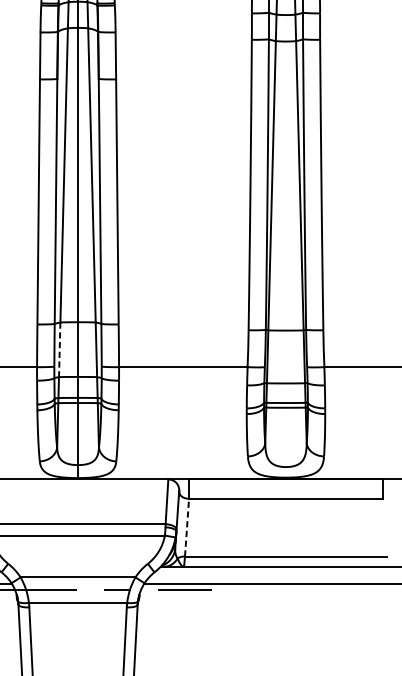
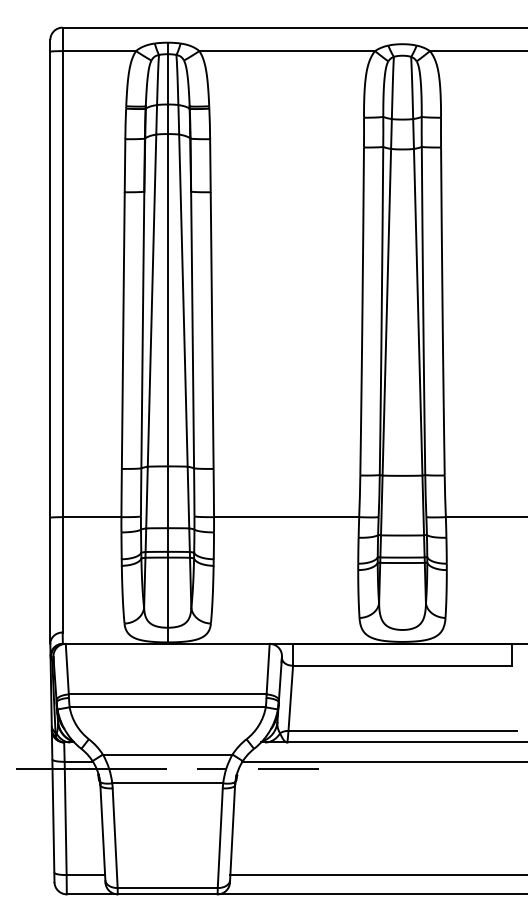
line: (60, 349) -> (147, 497), dashed -> solid
line: (186, 527) -> (290, 698), dashed -> solid

